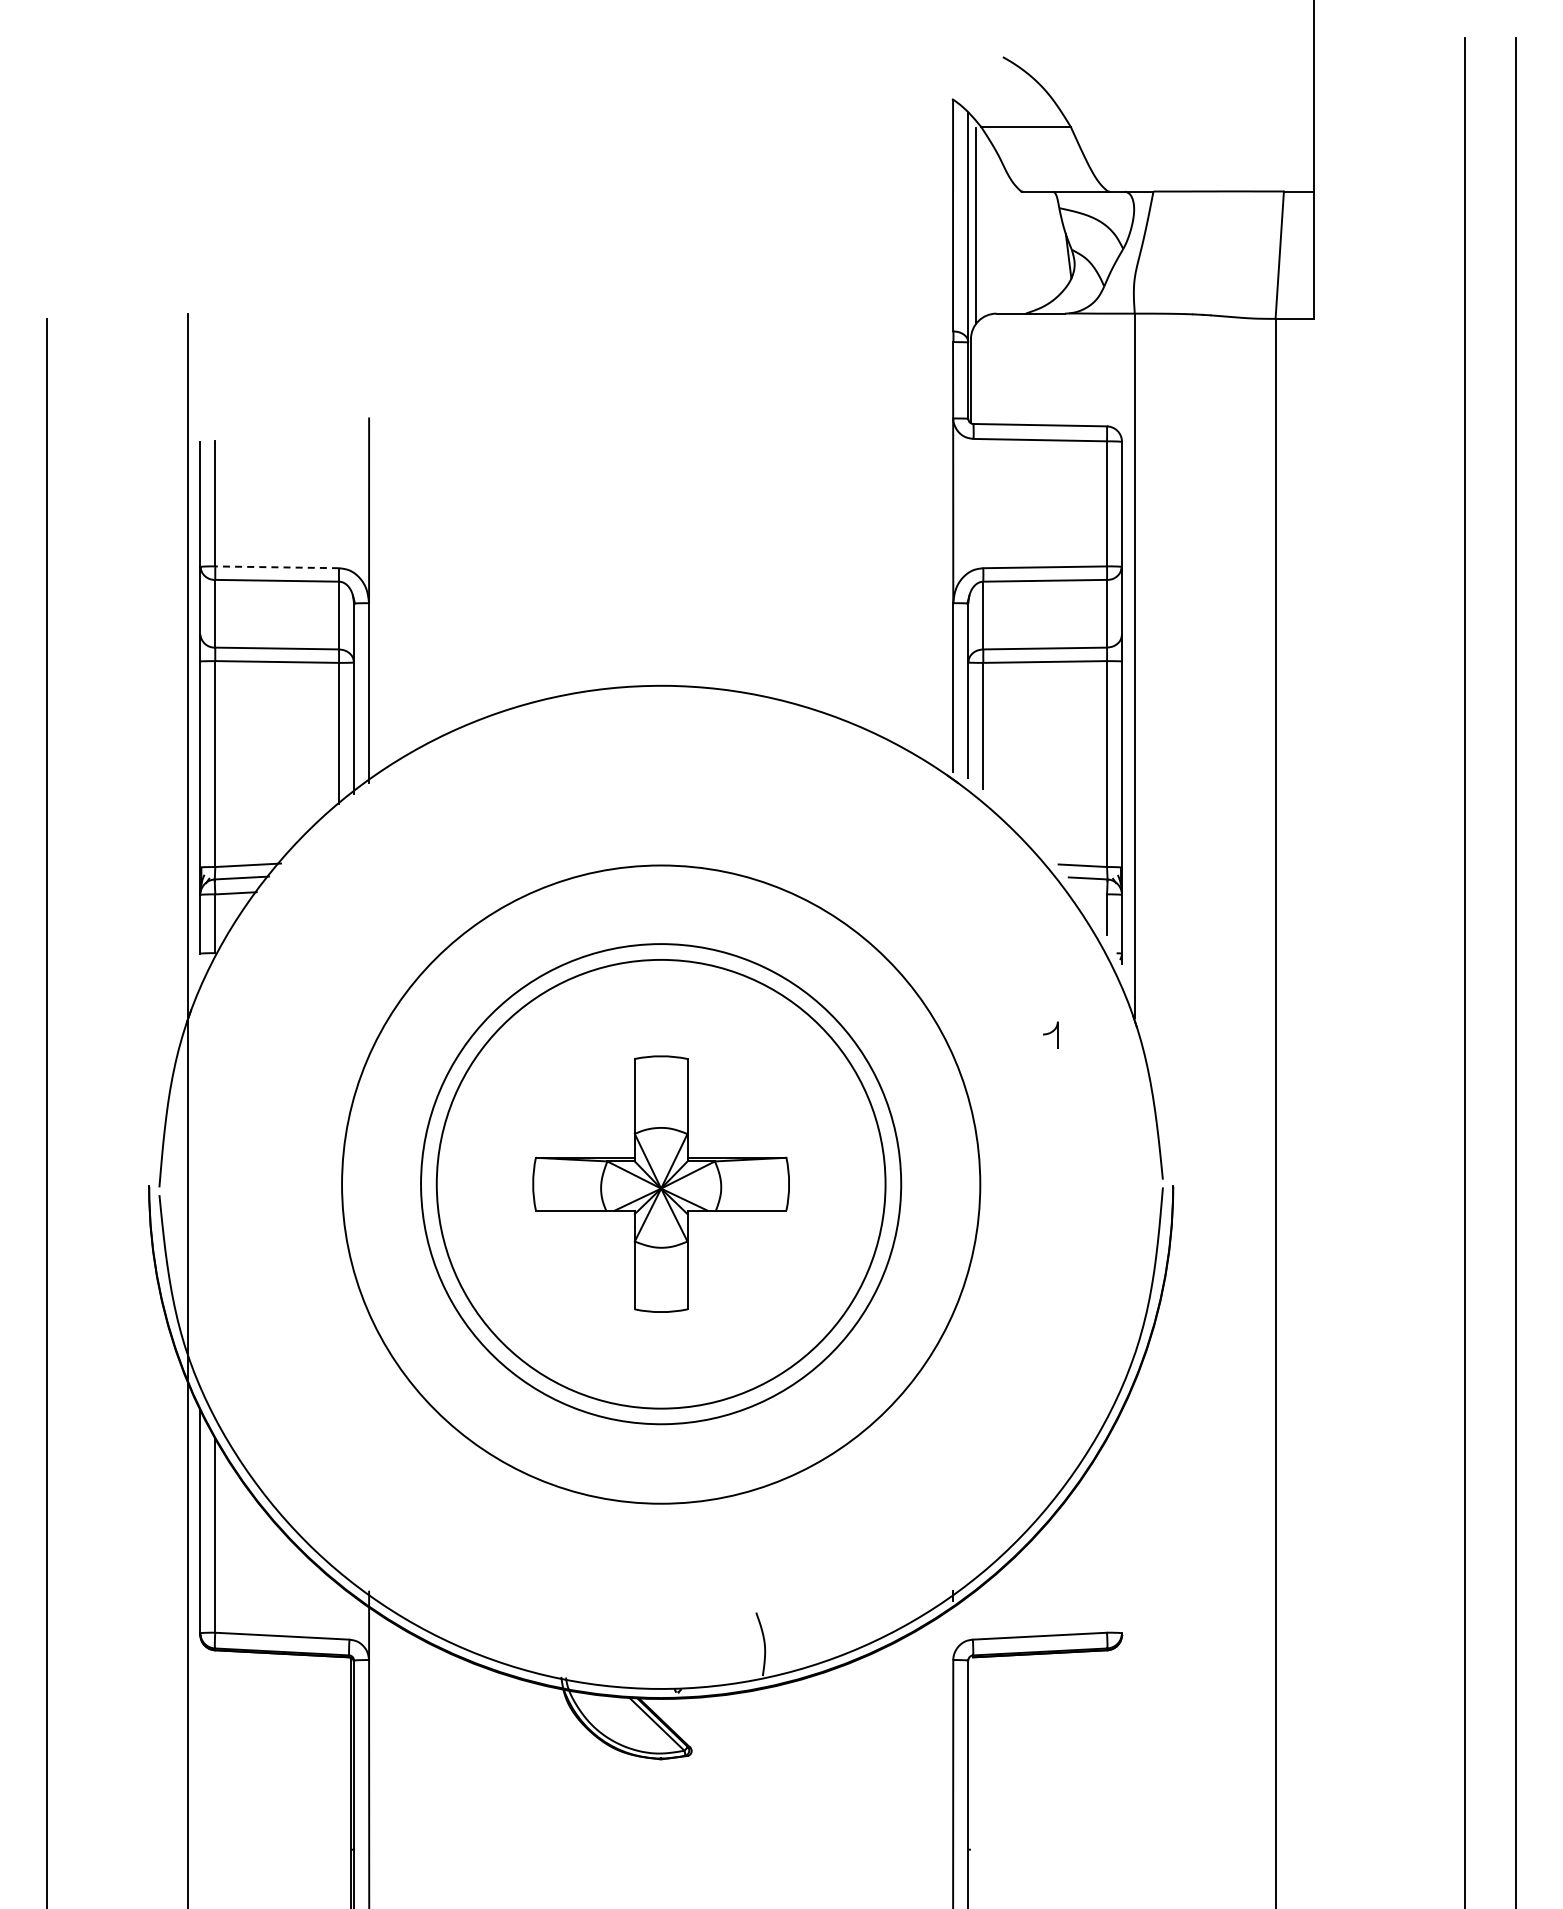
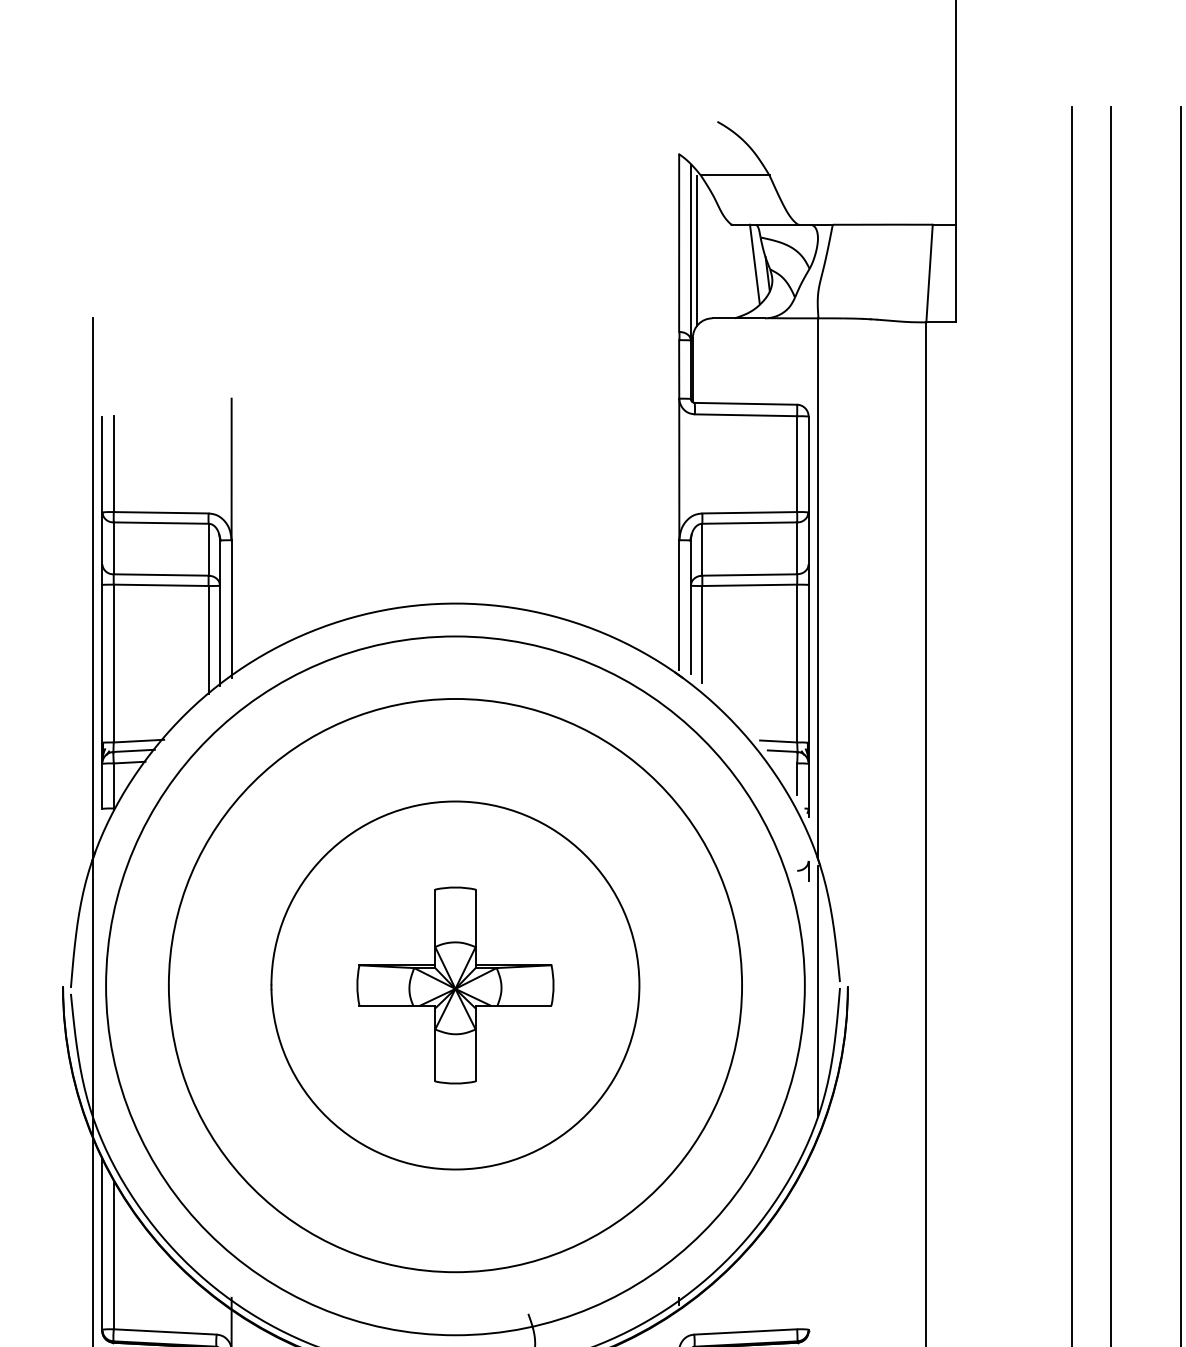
line: (1051, 243) -> (754, 264), added
line: (277, 567) -> (161, 512), dashed -> solid
part: (1050, 1034) -> (802, 870), moved
circle: (661, 1184) -> (455, 985), size x1.43
circle: (661, 1184) -> (455, 985), size x1.67
line: (1134, 1191) -> (818, 991), added

